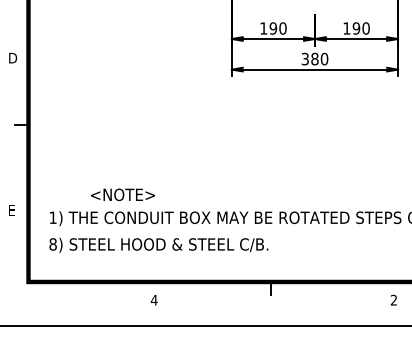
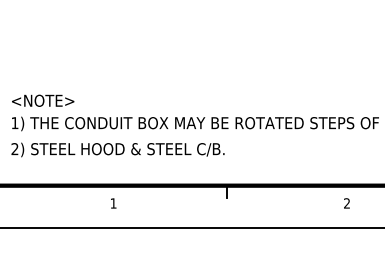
text: (122, 194) -> (42, 100), moved
text: (52, 244) -> (14, 149), 8) -> 2)
text: (153, 300) -> (112, 203), 4 -> 1

